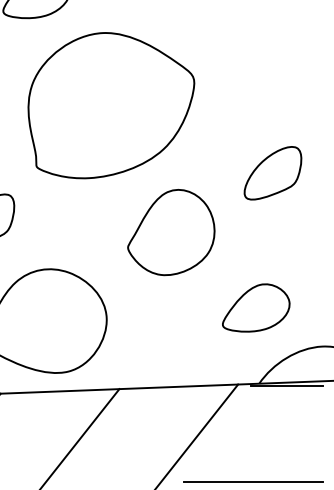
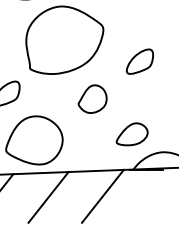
part: (271, 172) -> (139, 61), moved
part: (170, 230) -> (92, 98), size x0.7
line: (252, 482) -> (130, 215), removed

